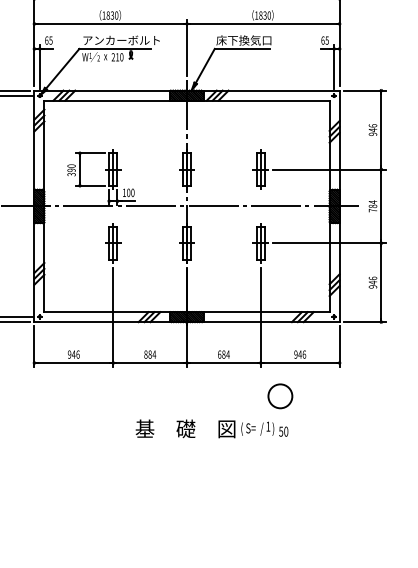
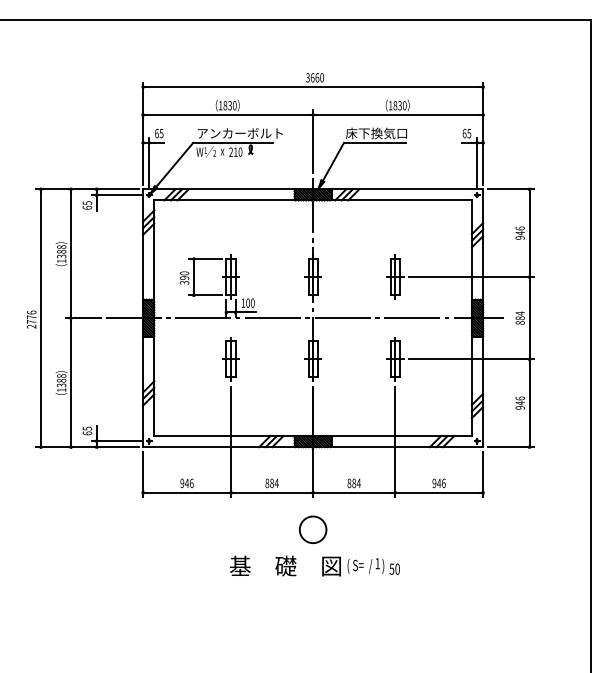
text: (372, 210) -> (519, 322), 784 -> 884
text: (219, 353) -> (349, 482), 684 -> 884
circle: (279, 396) -> (312, 529), moved
text: (211, 428) -> (314, 565), moved

